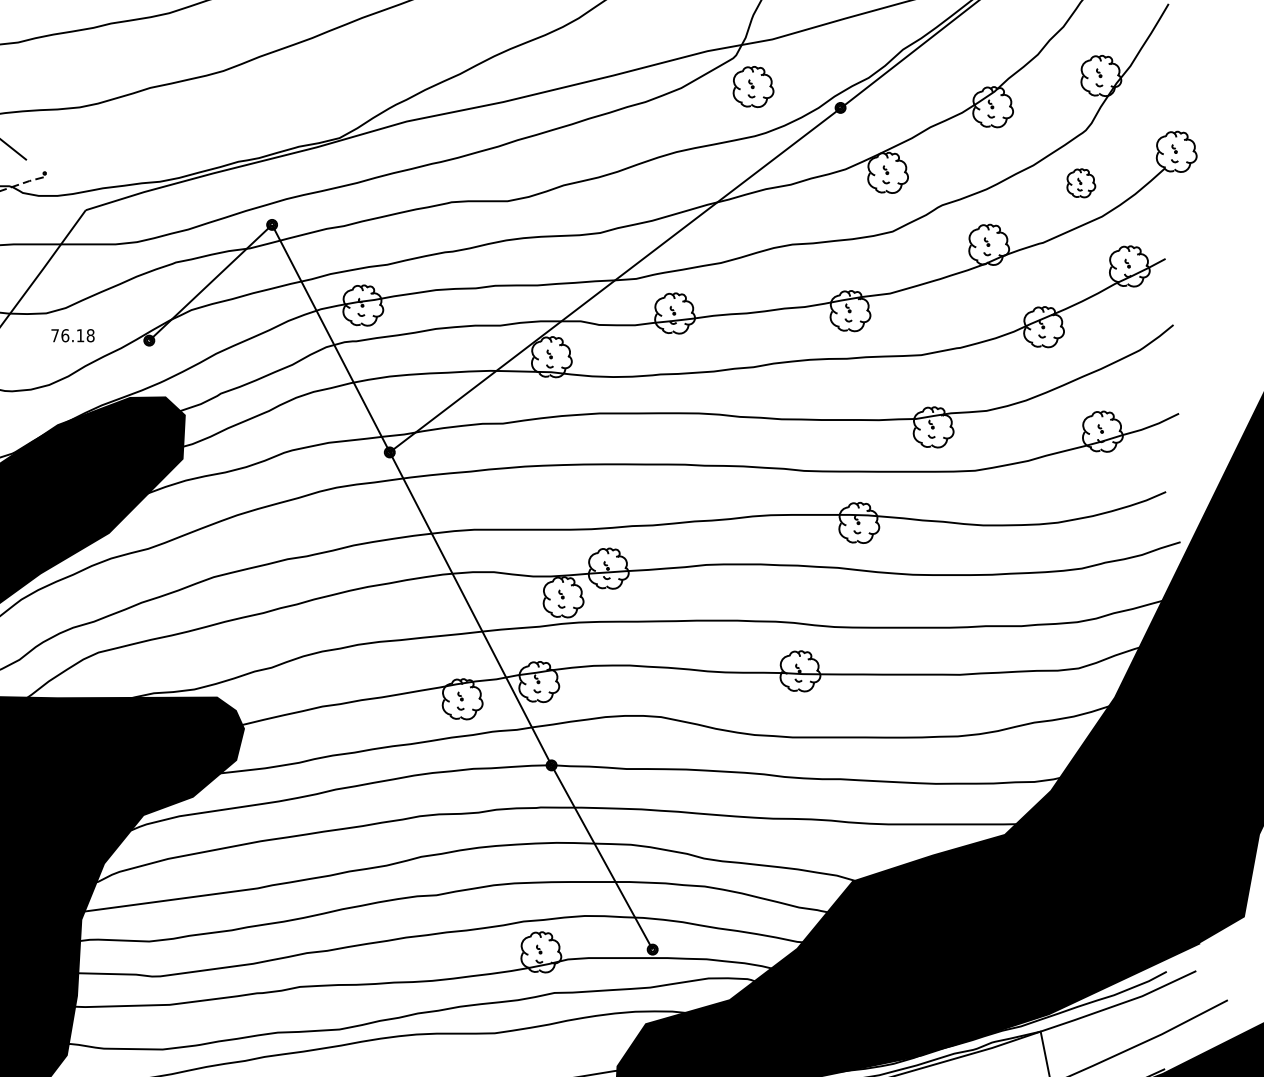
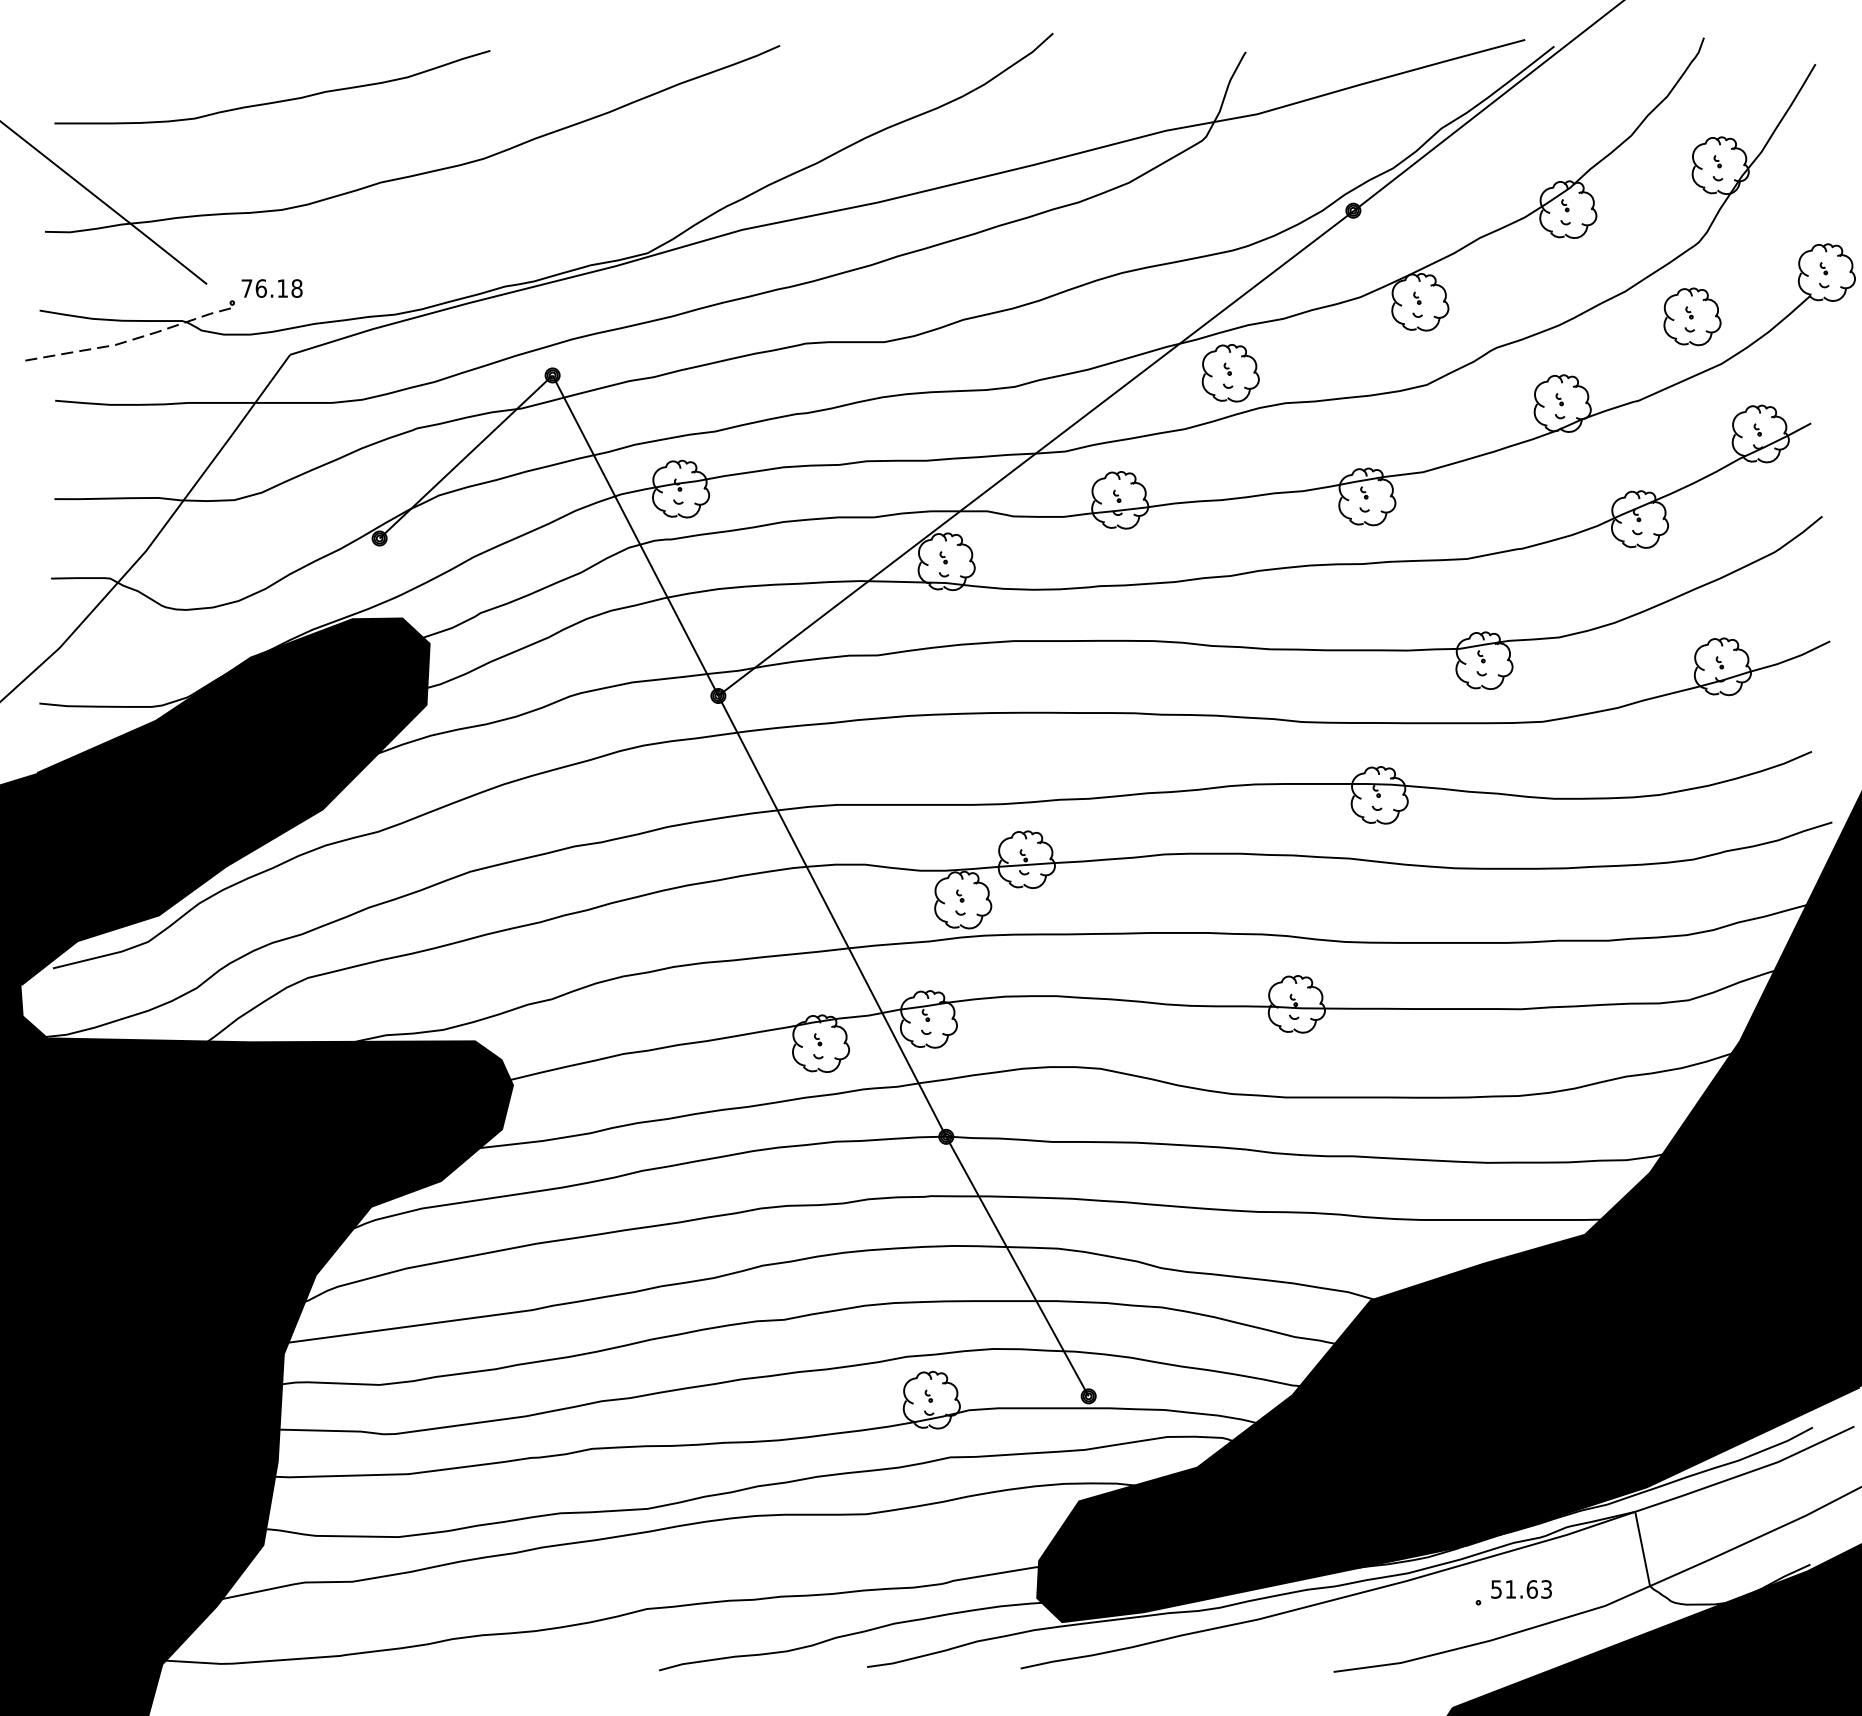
part: (753, 87) -> (1230, 373), moved
part: (1081, 183) -> (1692, 316), size x1.43
text: (72, 335) -> (271, 288), moved

